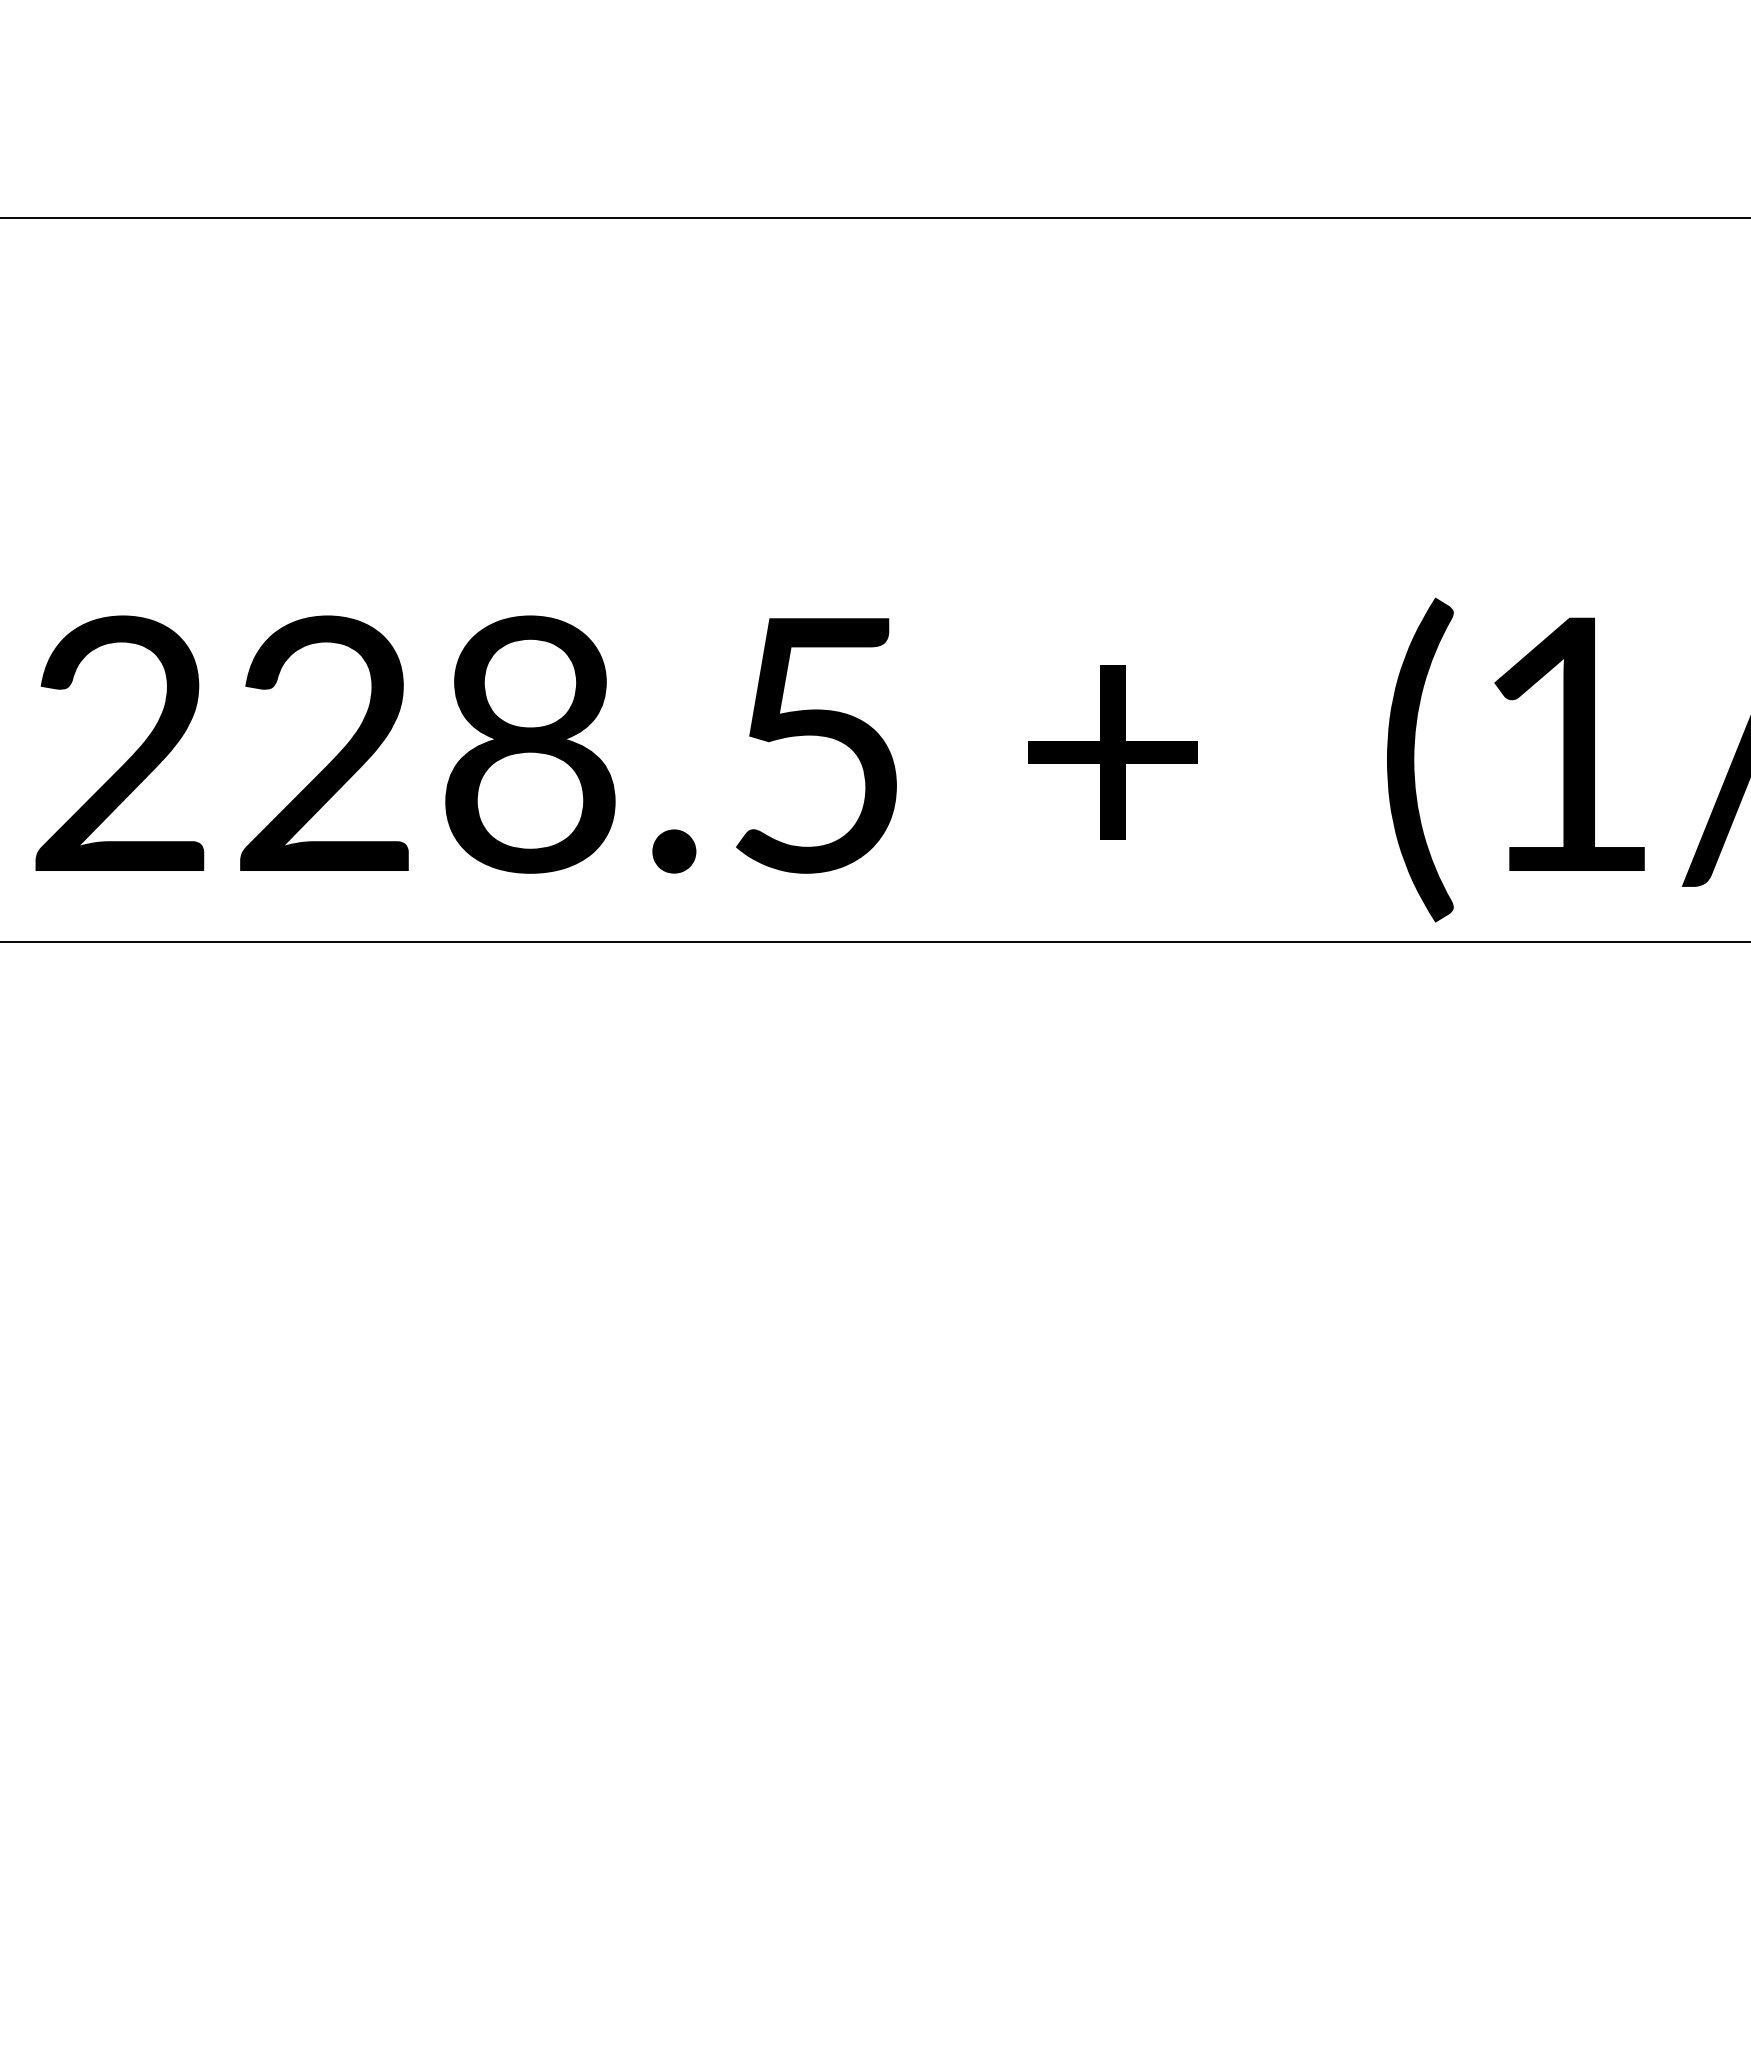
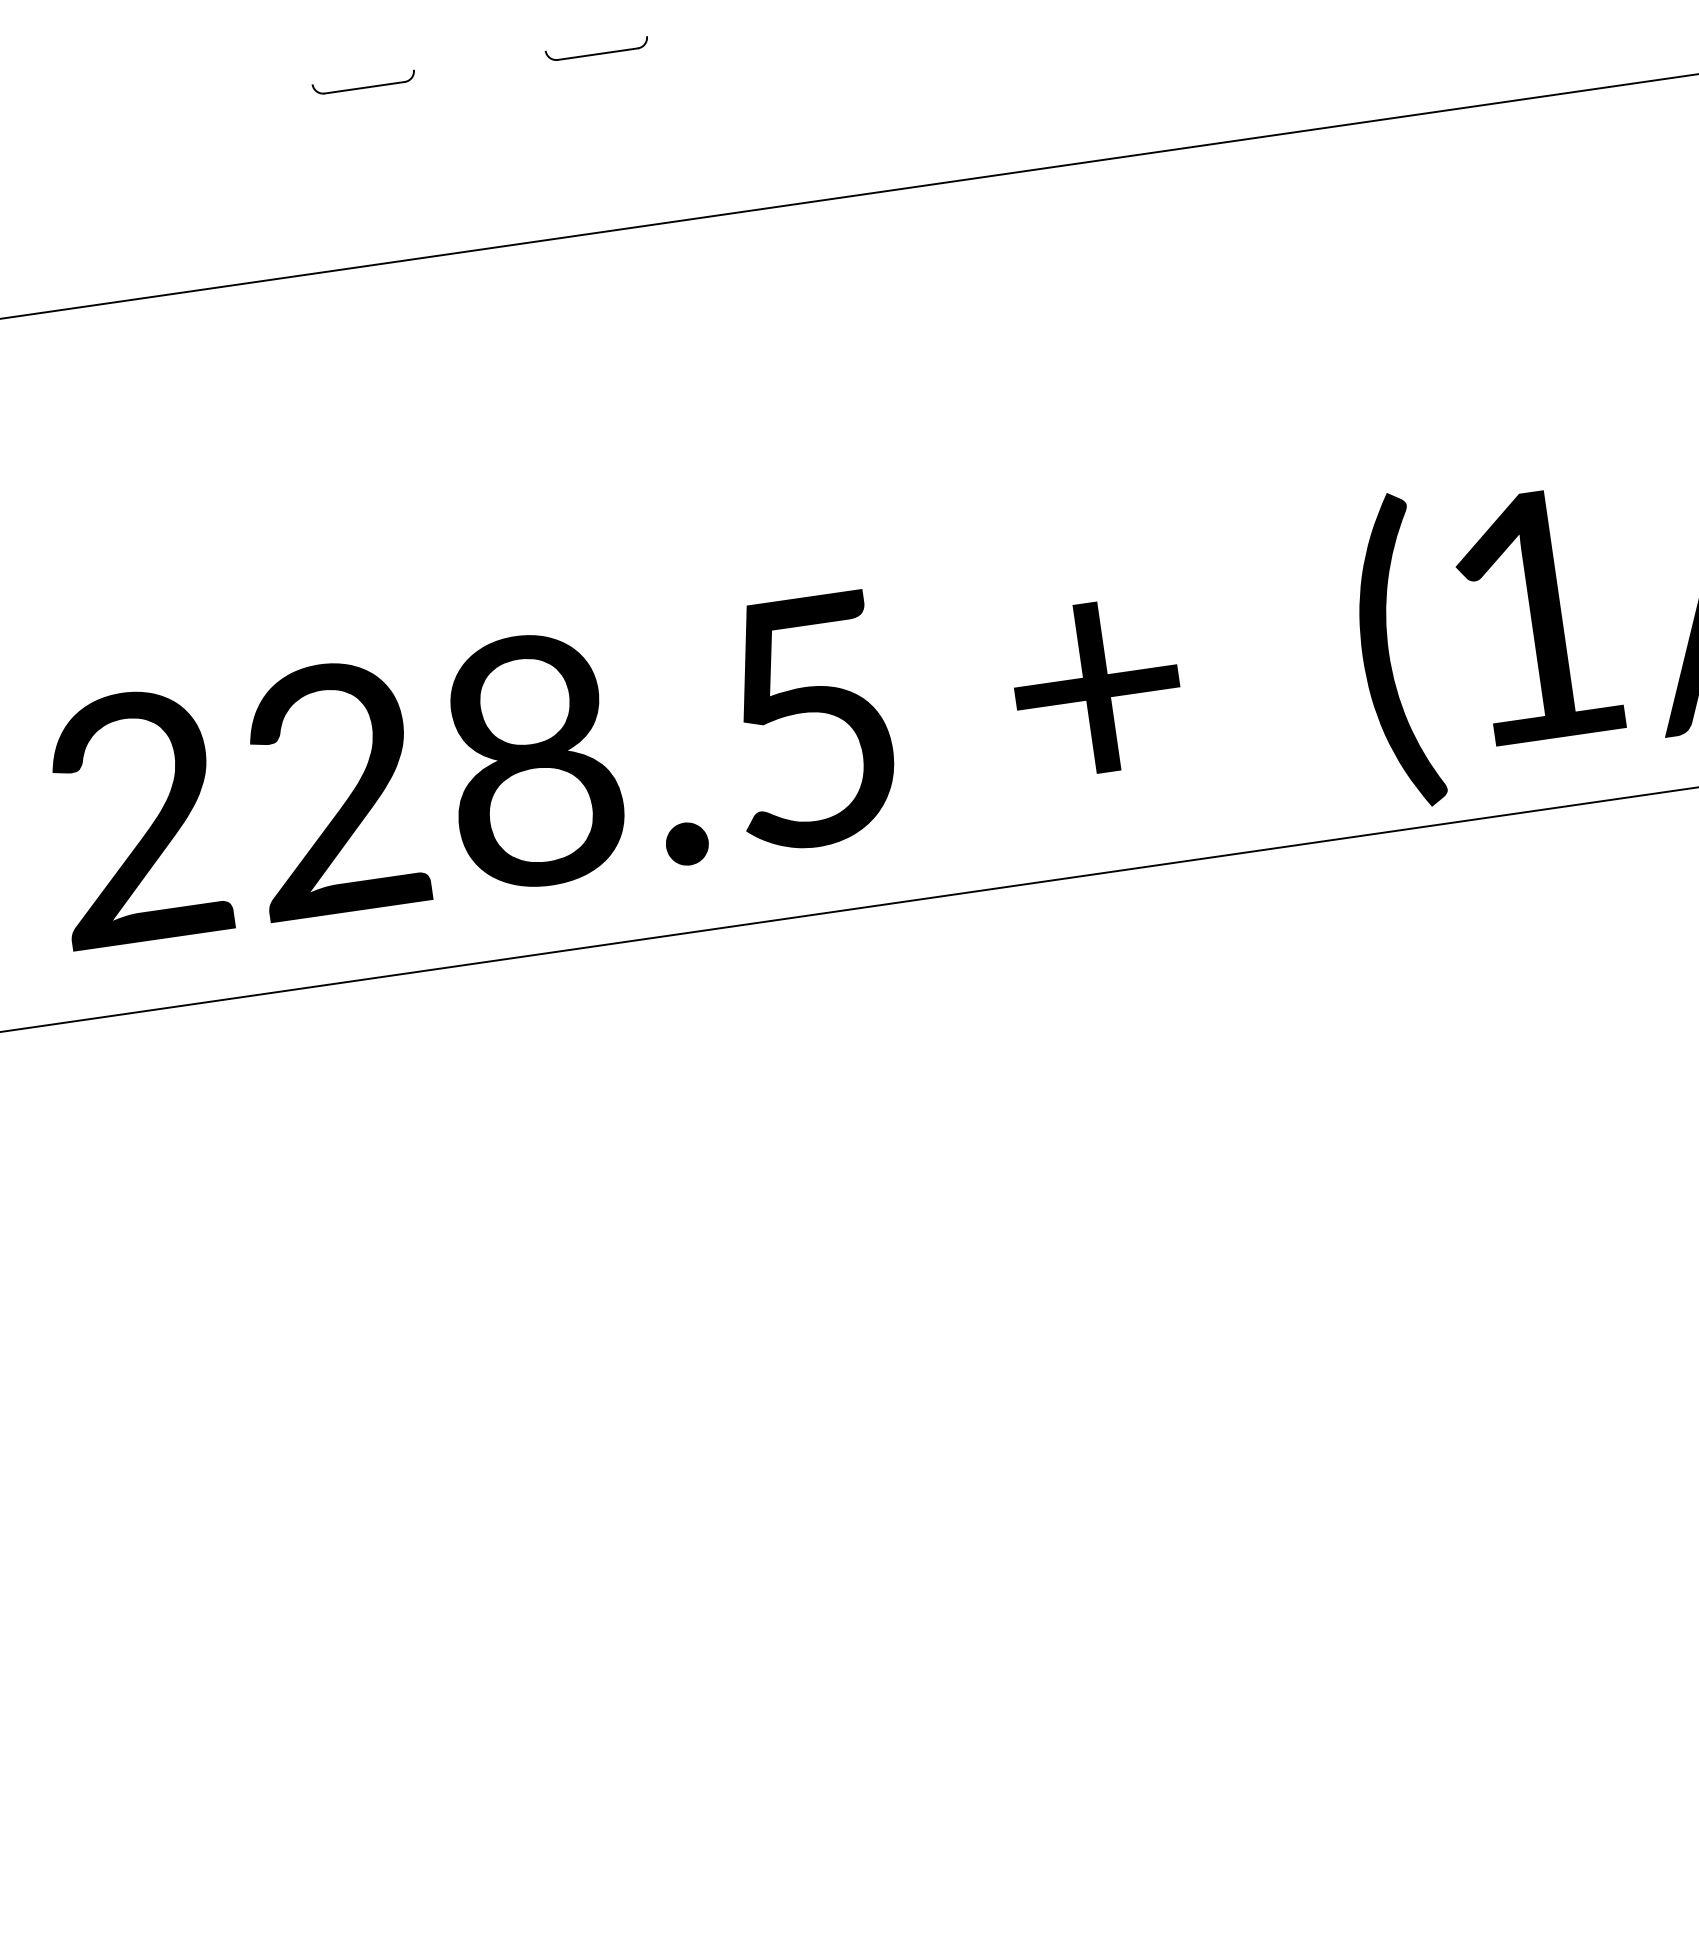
part: (457, 31) -> (363, 82), added
part: (698, 31) -> (596, 48), added

